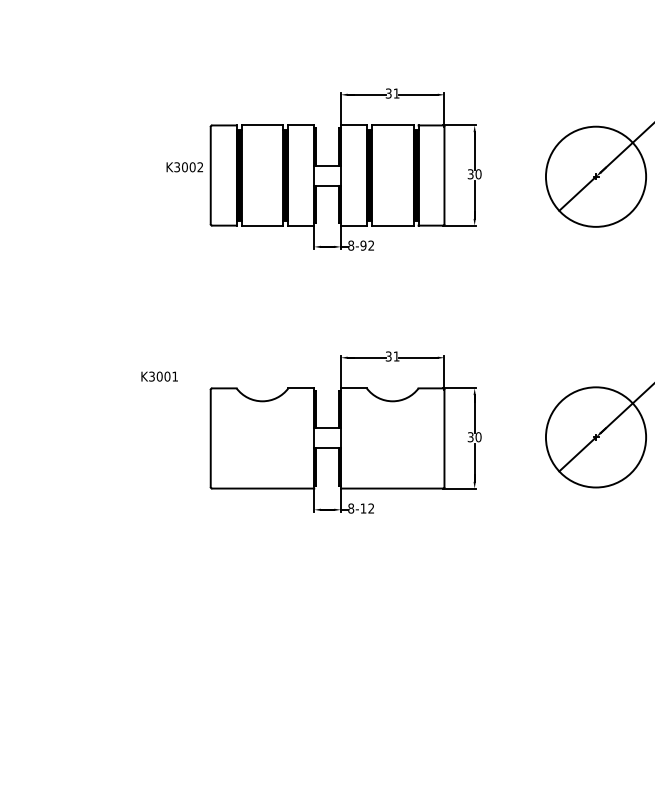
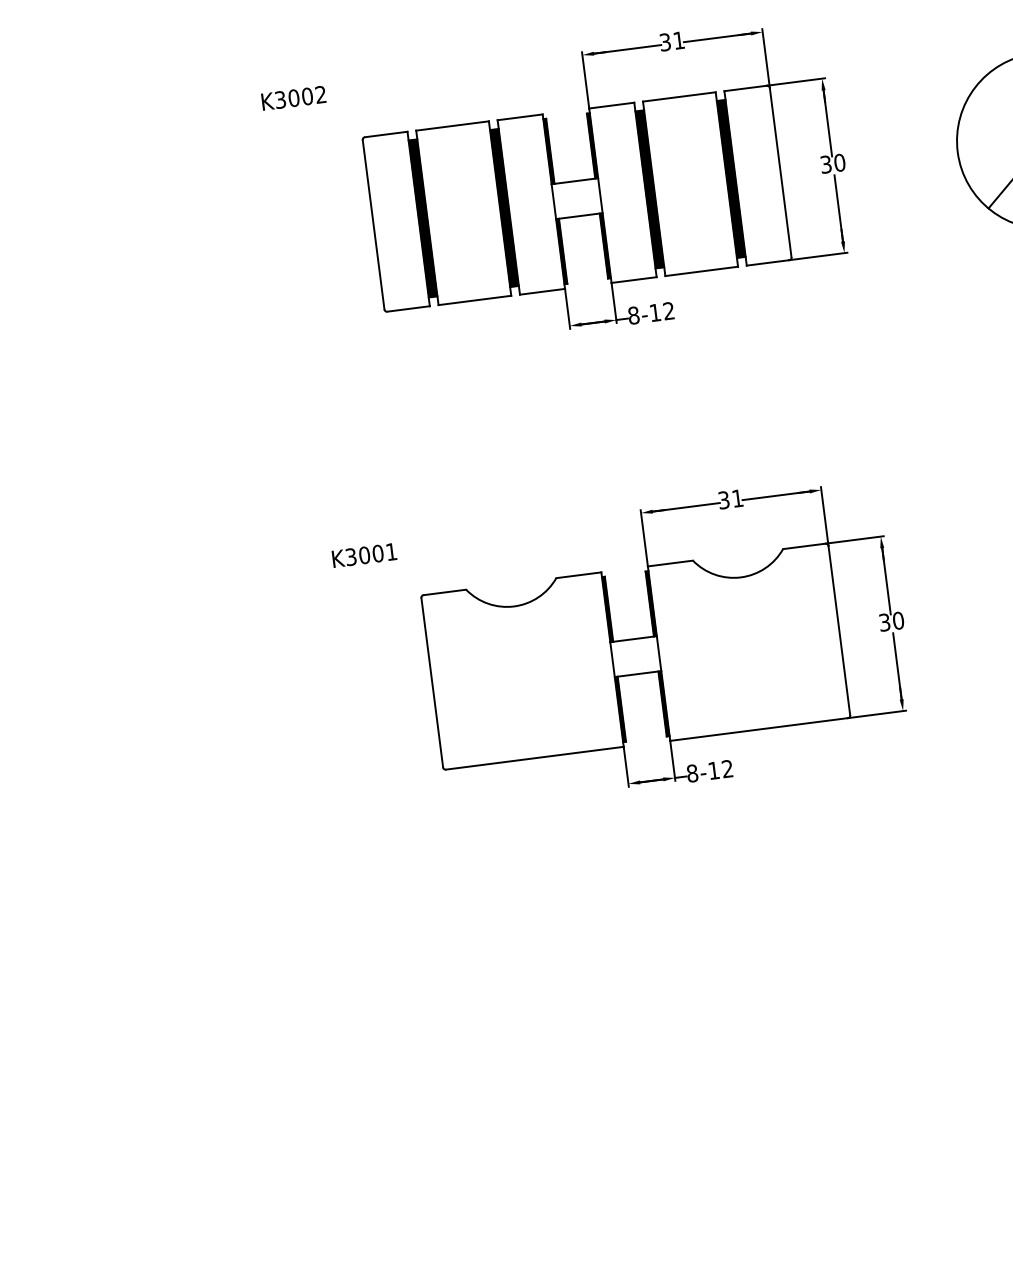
text: (184, 167) -> (293, 98), moved
text: (363, 245) -> (655, 312), 8-92 -> 8-12
text: (159, 376) -> (364, 555), moved

